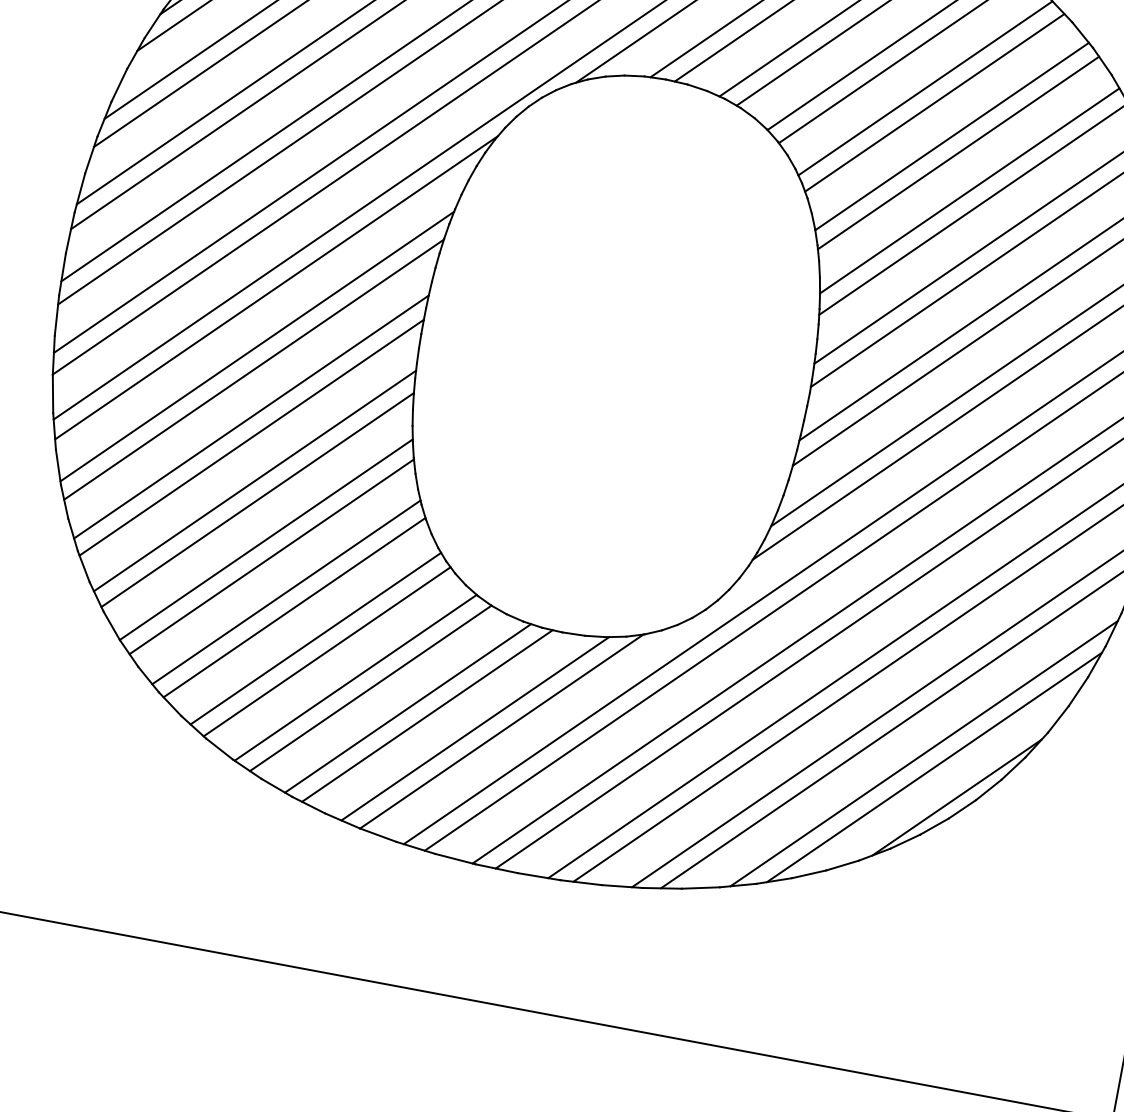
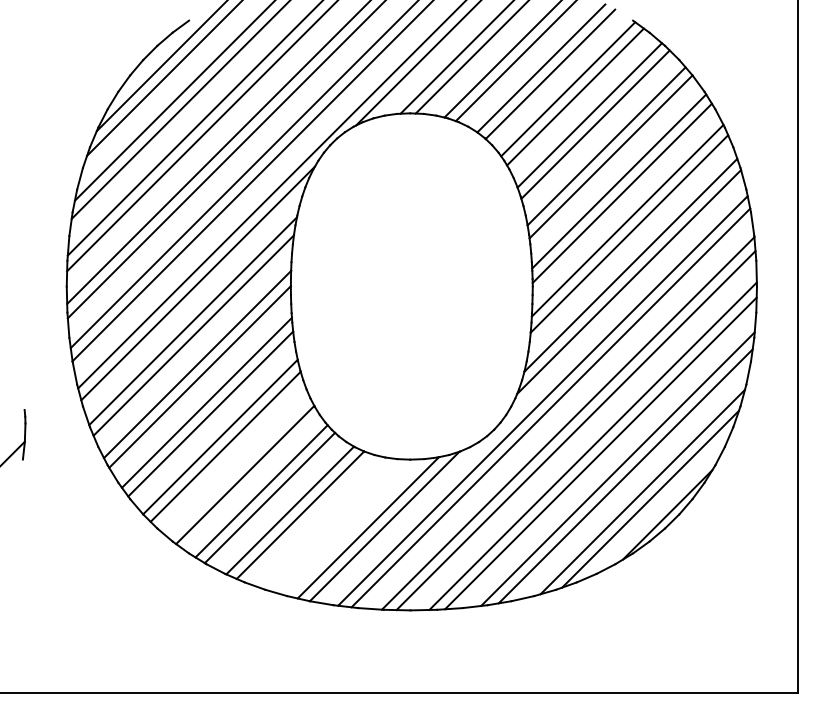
line: (286, 592) -> (238, 466), removed
line: (408, 709) -> (325, 523), removed
line: (426, 715) -> (337, 525), removed

